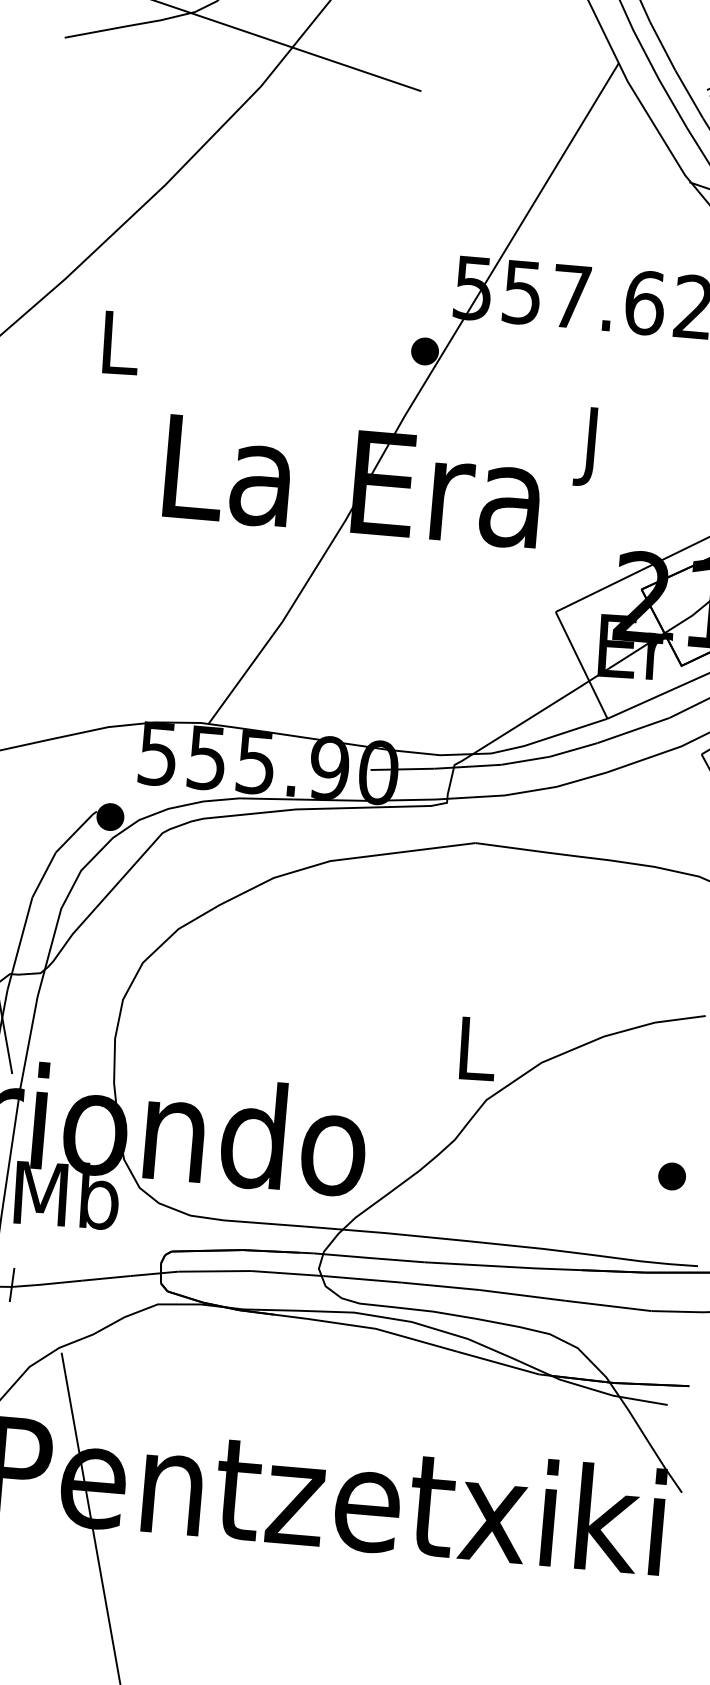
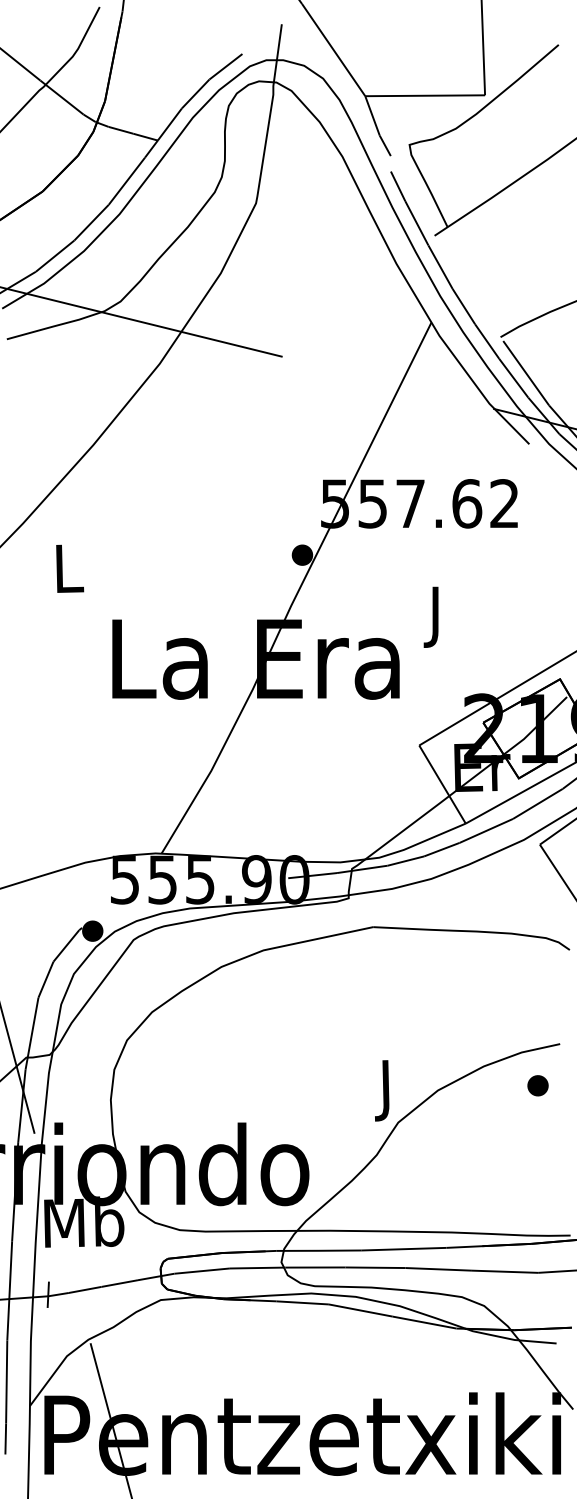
text: (477, 1057) -> (388, 1090), L -> J
part: (671, 1176) -> (537, 1085), moved

